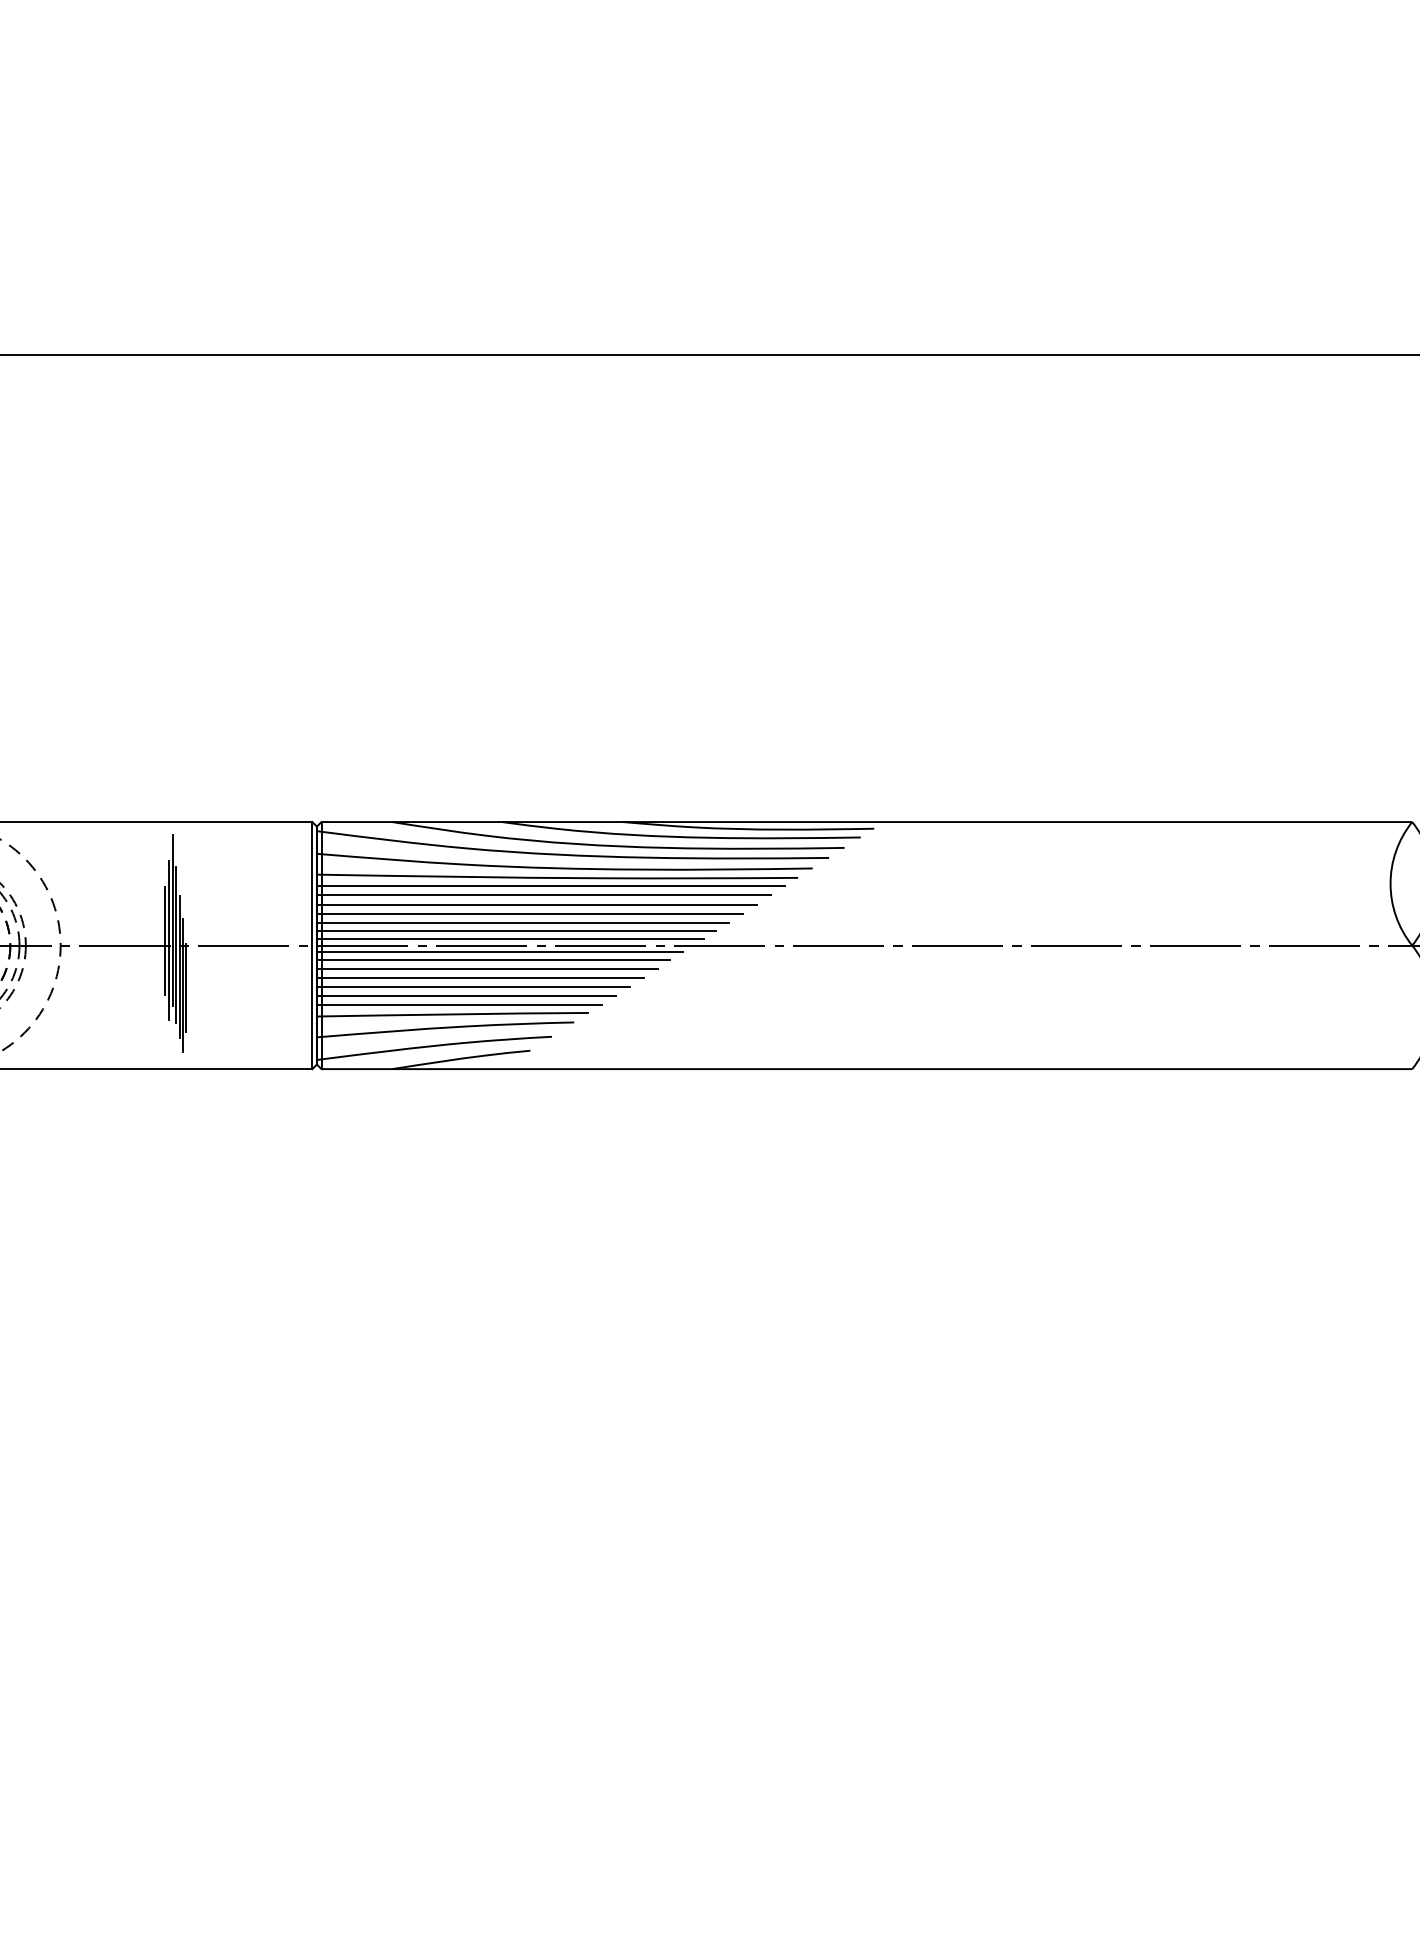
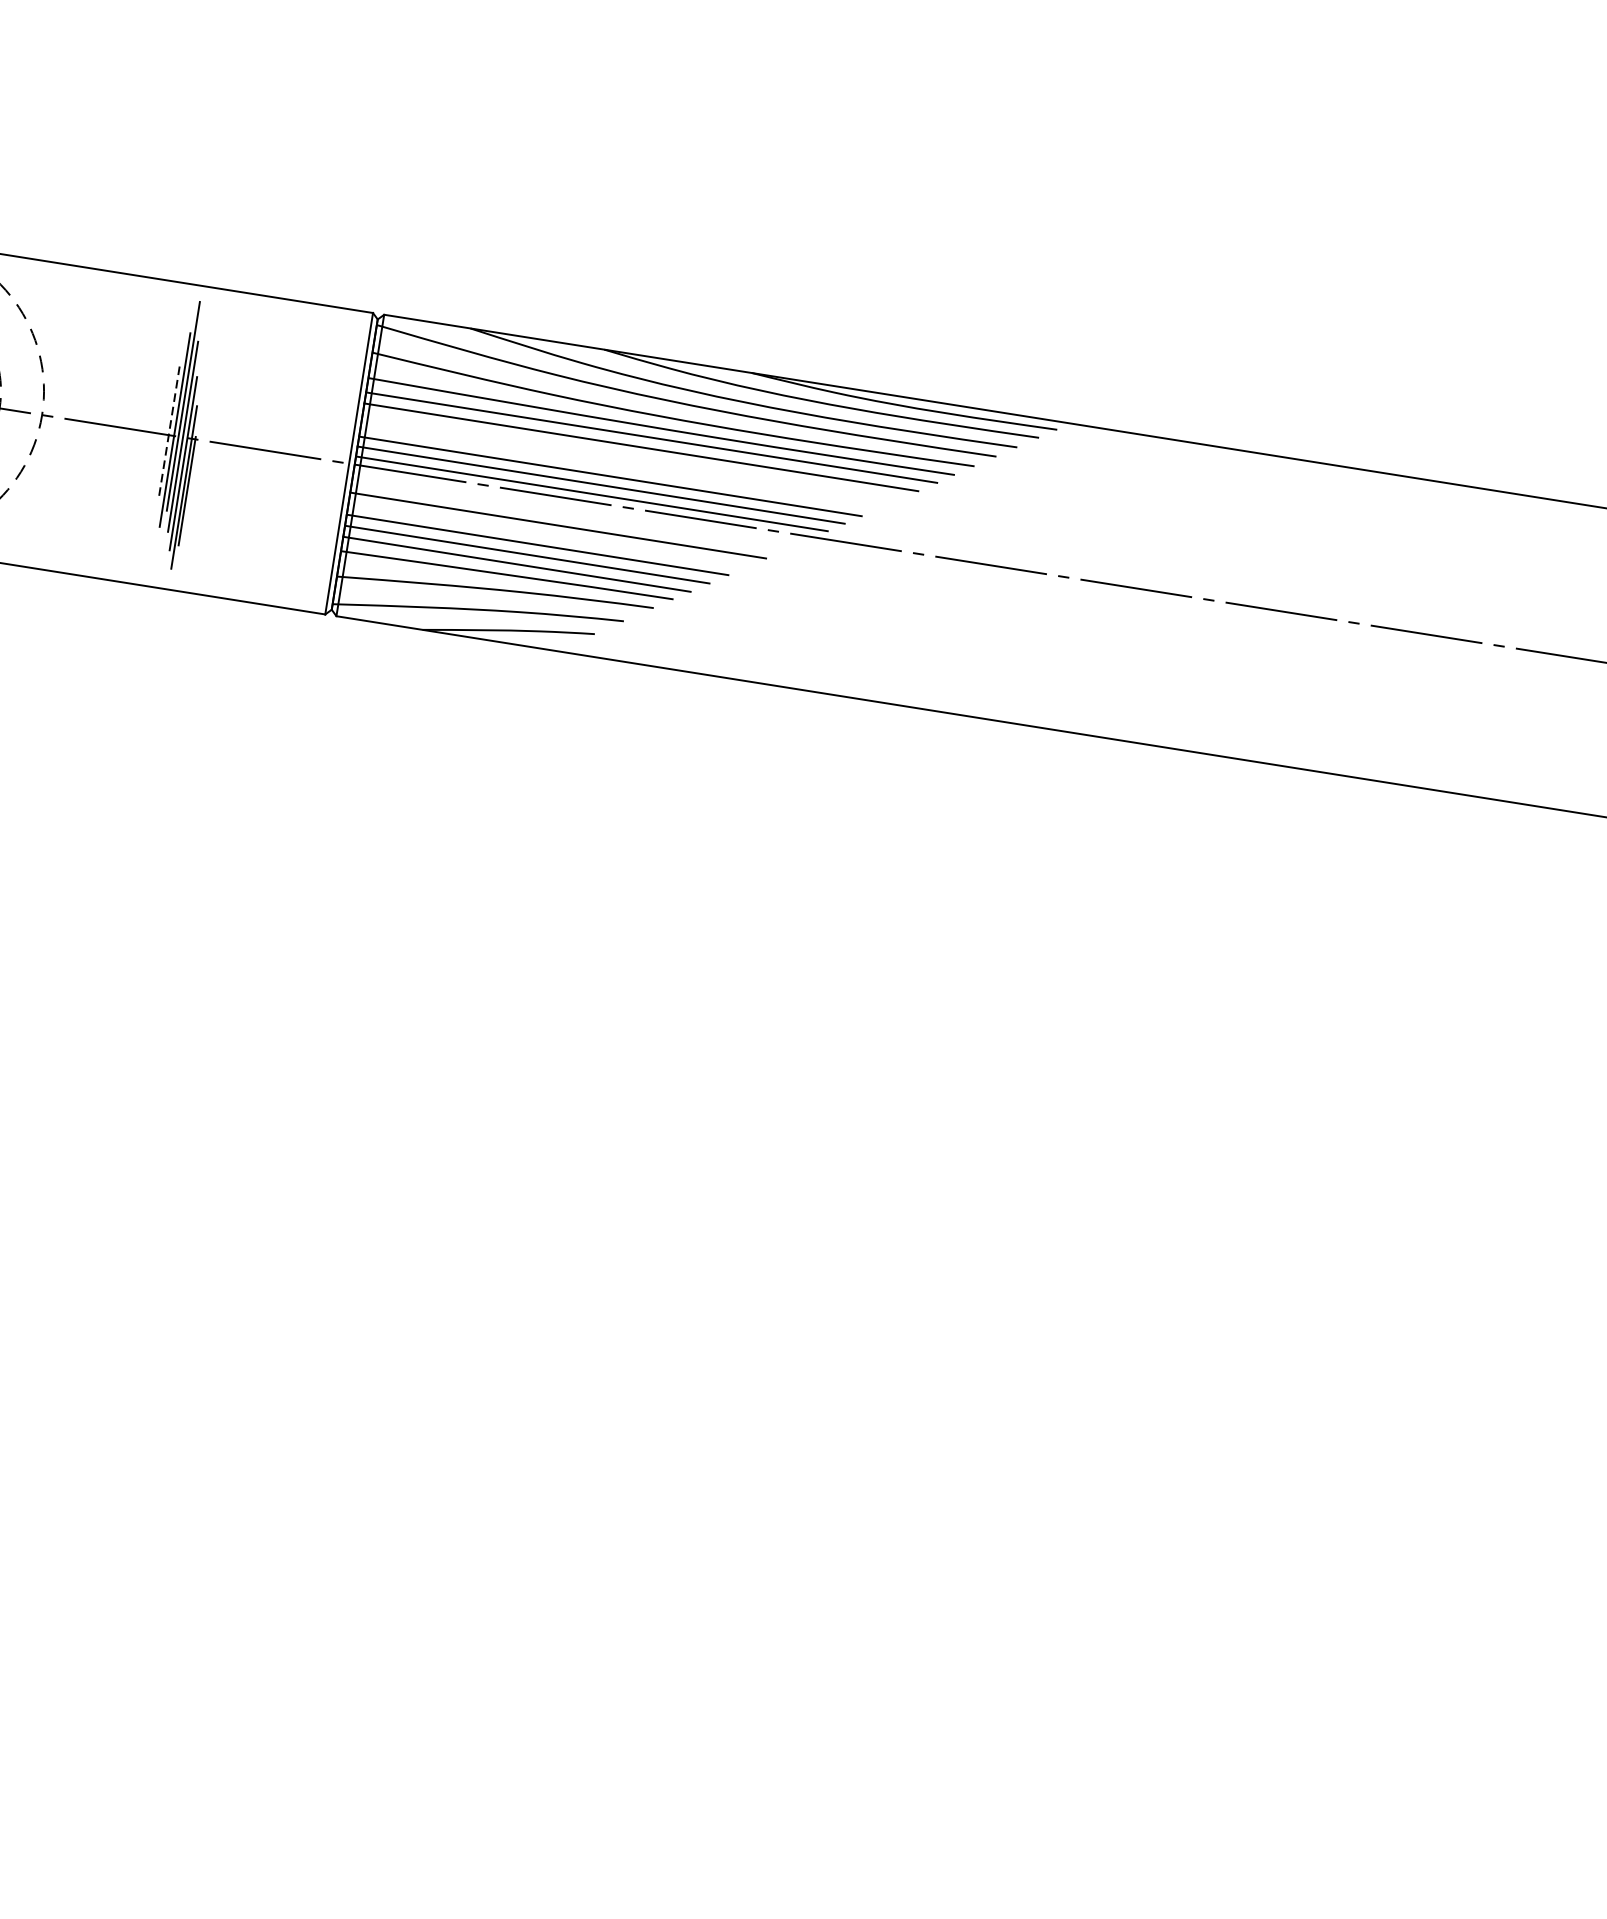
line: (536, 904) -> (630, 456), removed
line: (529, 913) -> (620, 466), removed
line: (164, 940) -> (169, 428), solid -> dashed
line: (499, 952) -> (576, 508), removed
line: (493, 960) -> (567, 516), removed
line: (479, 977) -> (546, 534), removed

